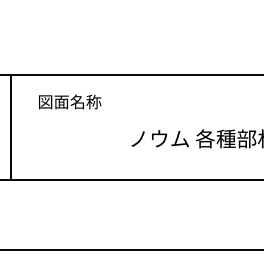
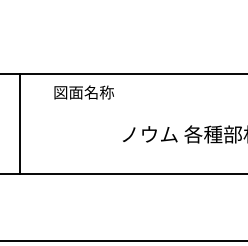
text: (70, 101) -> (84, 92), moved
line: (10, 127) -> (19, 123), moved

